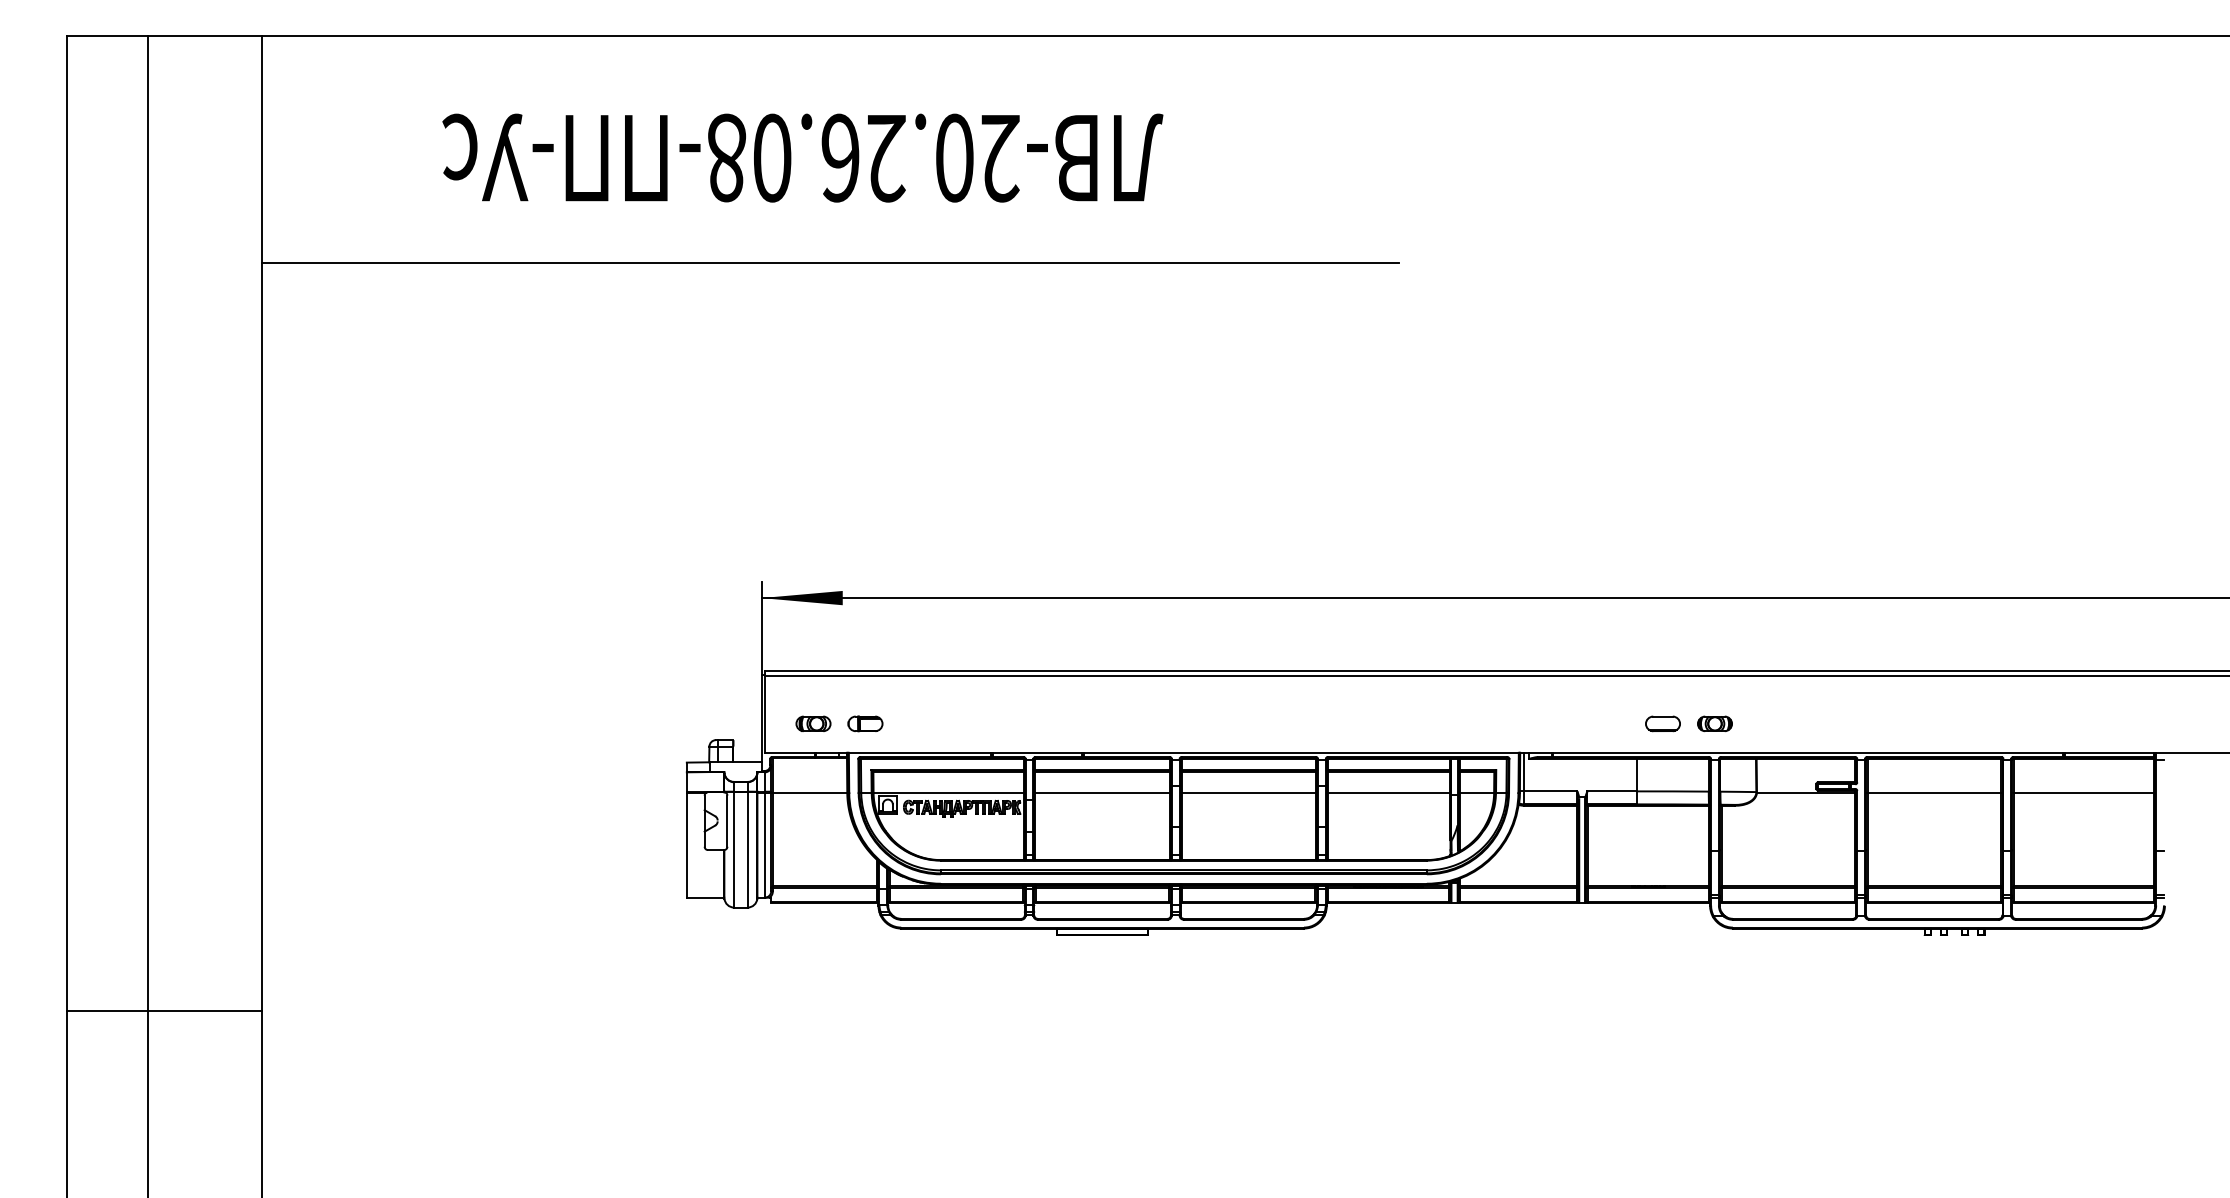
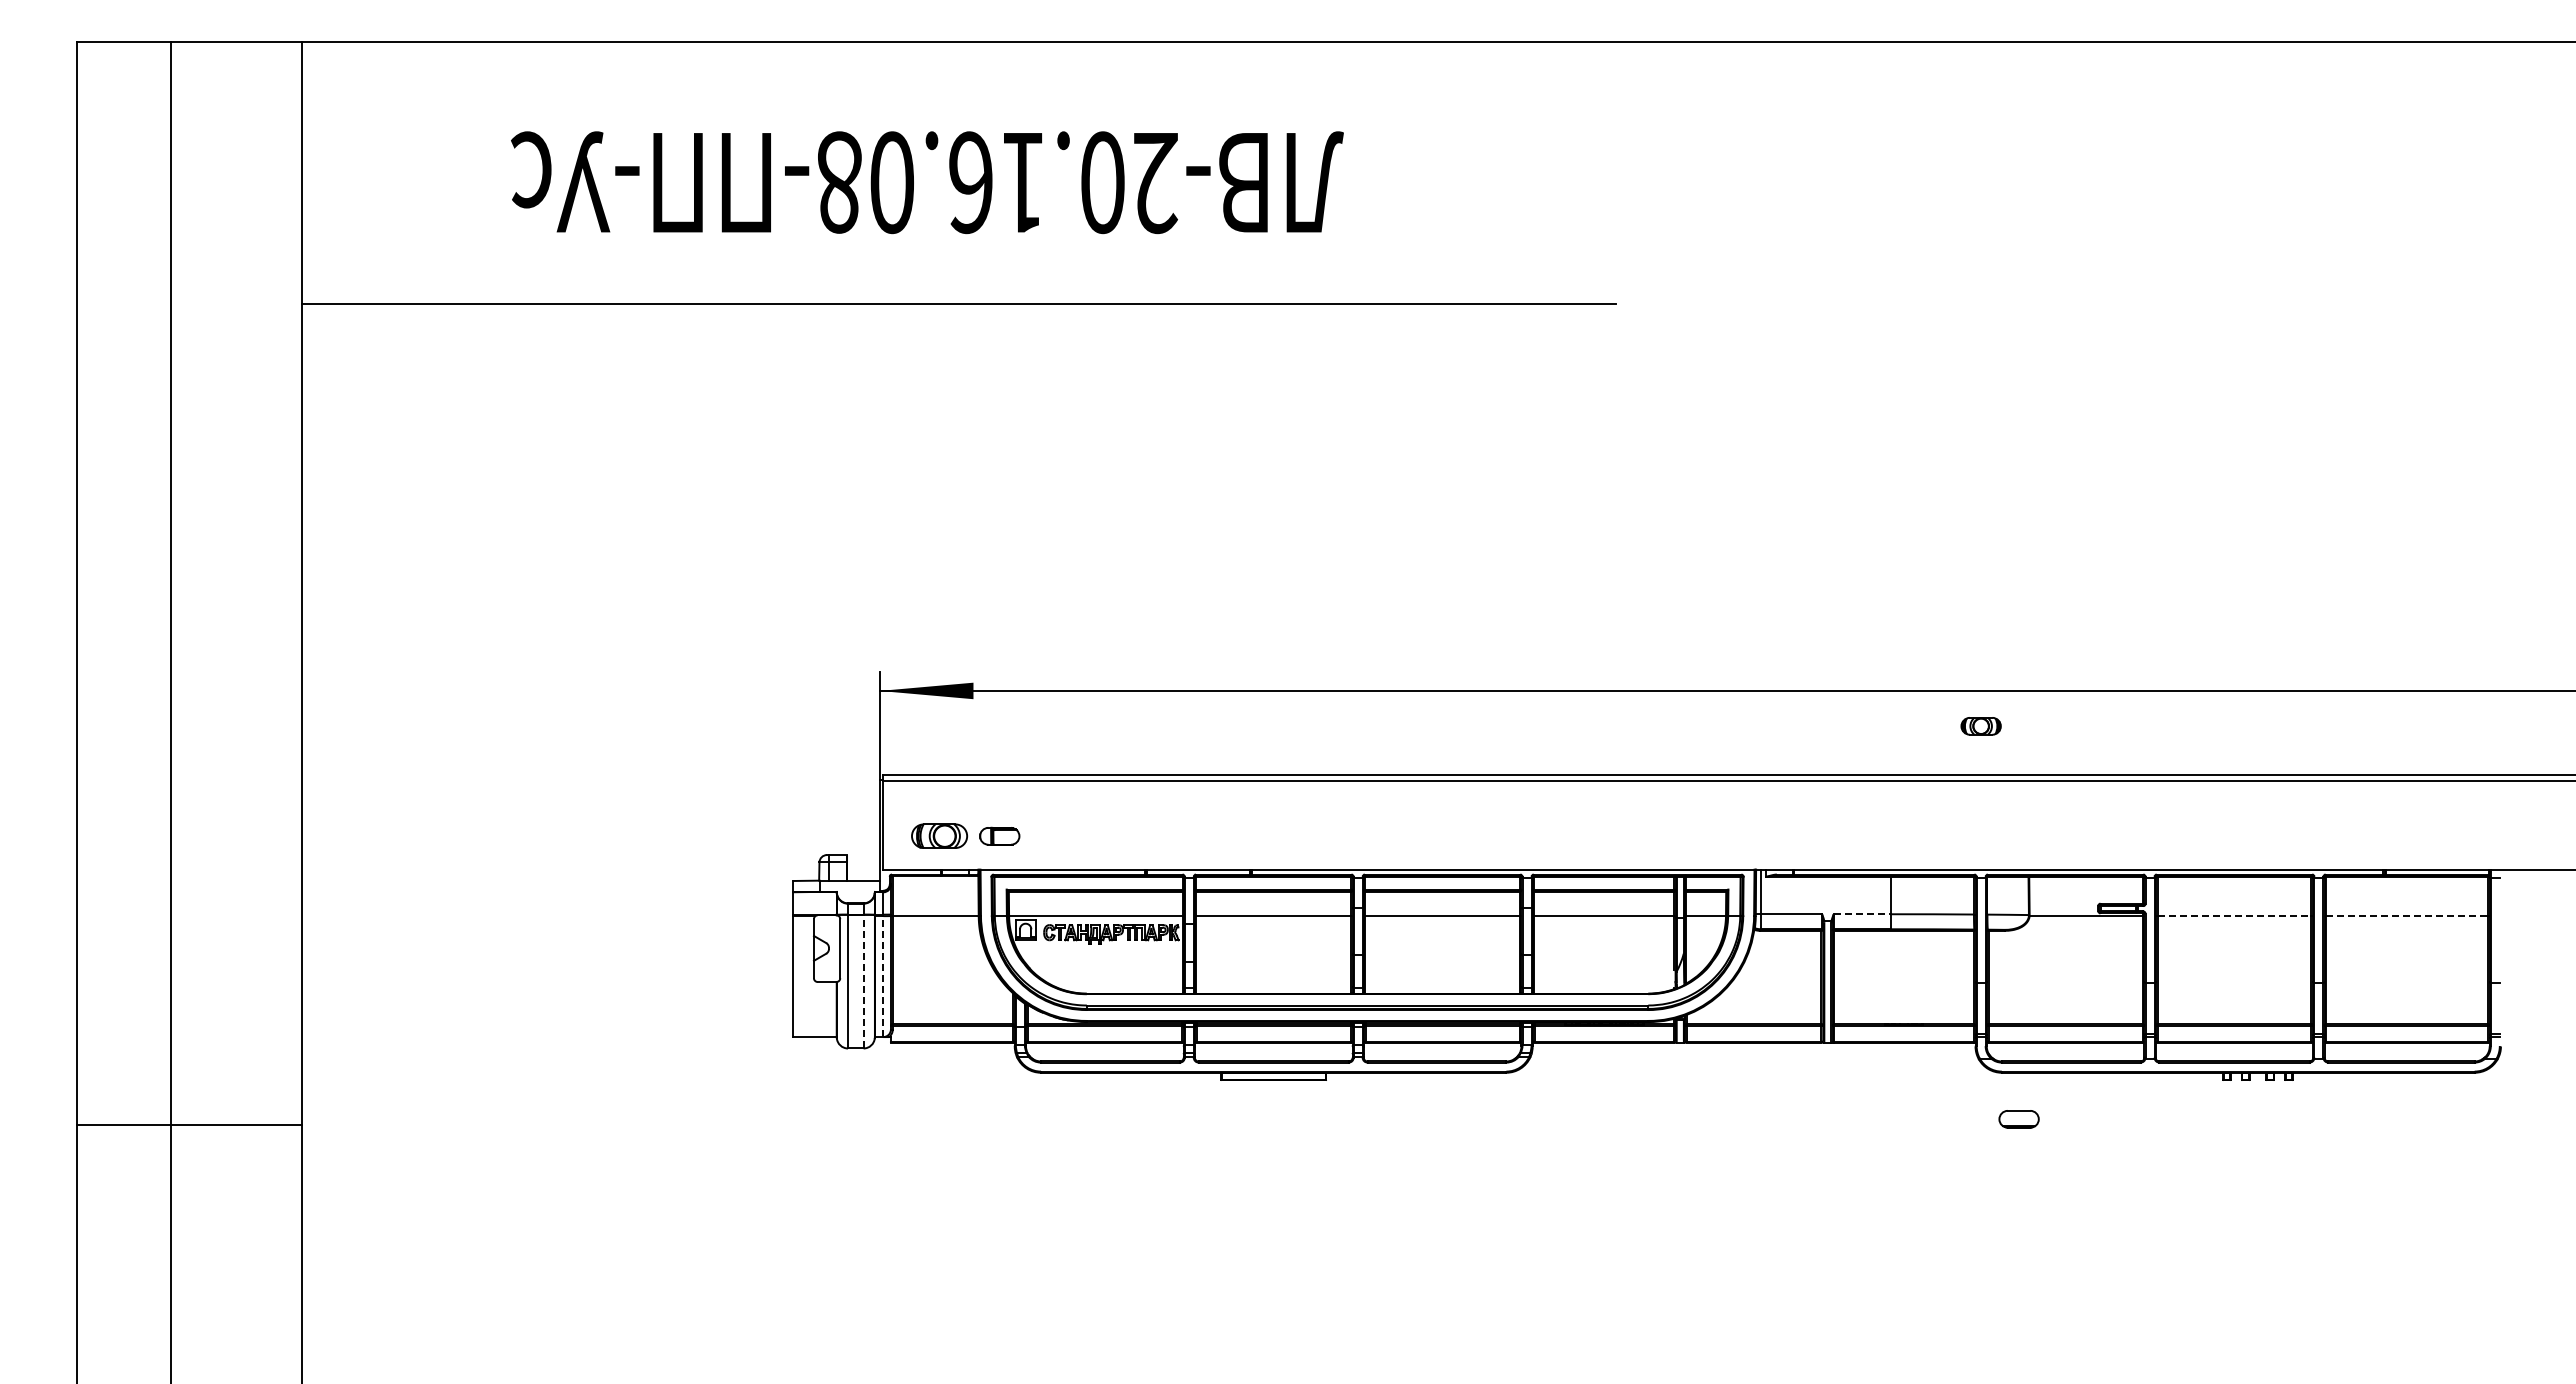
text: (886, 158) -> (1024, 183), -20.26.08- -> -20.16.08-
part: (813, 724) -> (939, 836), size x1.4
part: (1662, 724) -> (2018, 1119), moved
part: (1714, 724) -> (1980, 726), moved
line: (1612, 791) -> (1862, 914), solid -> dashed
line: (1934, 793) -> (2234, 916), solid -> dashed
line: (2084, 793) -> (2407, 916), solid -> dashed
line: (764, 845) -> (883, 976), solid -> dashed
line: (747, 849) -> (863, 981), solid -> dashed
line: (164, 1010) -> (189, 1124), moved

